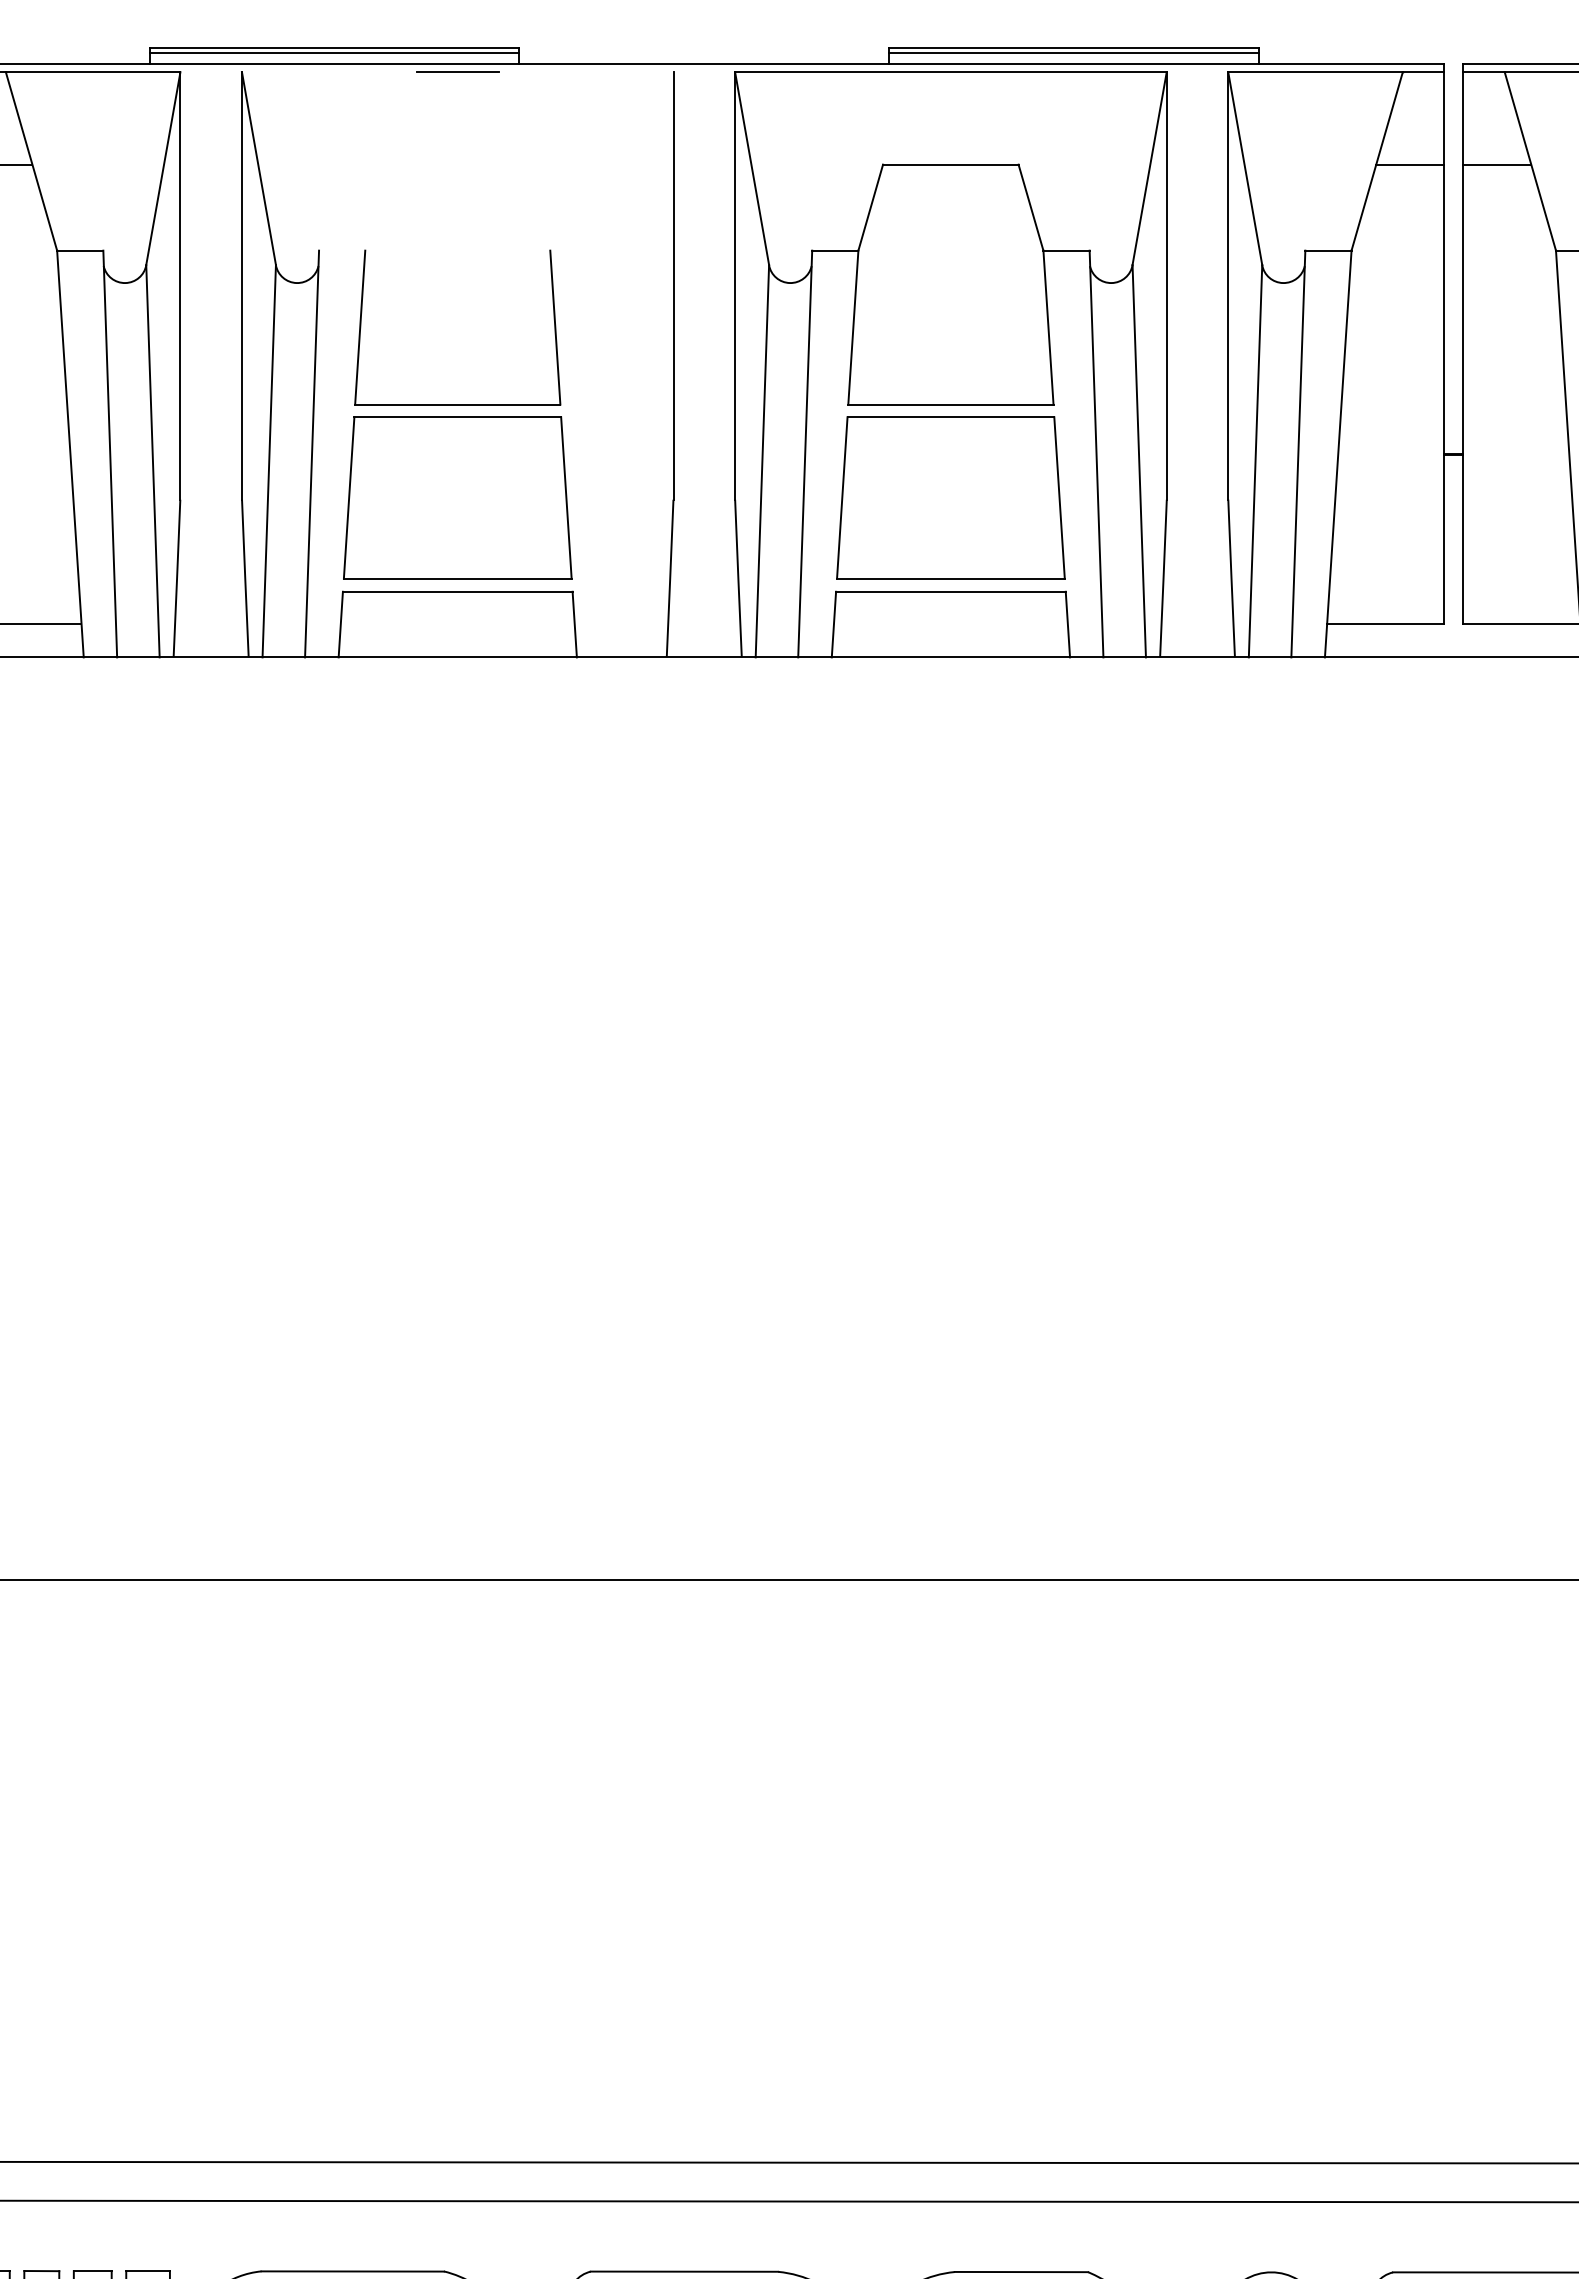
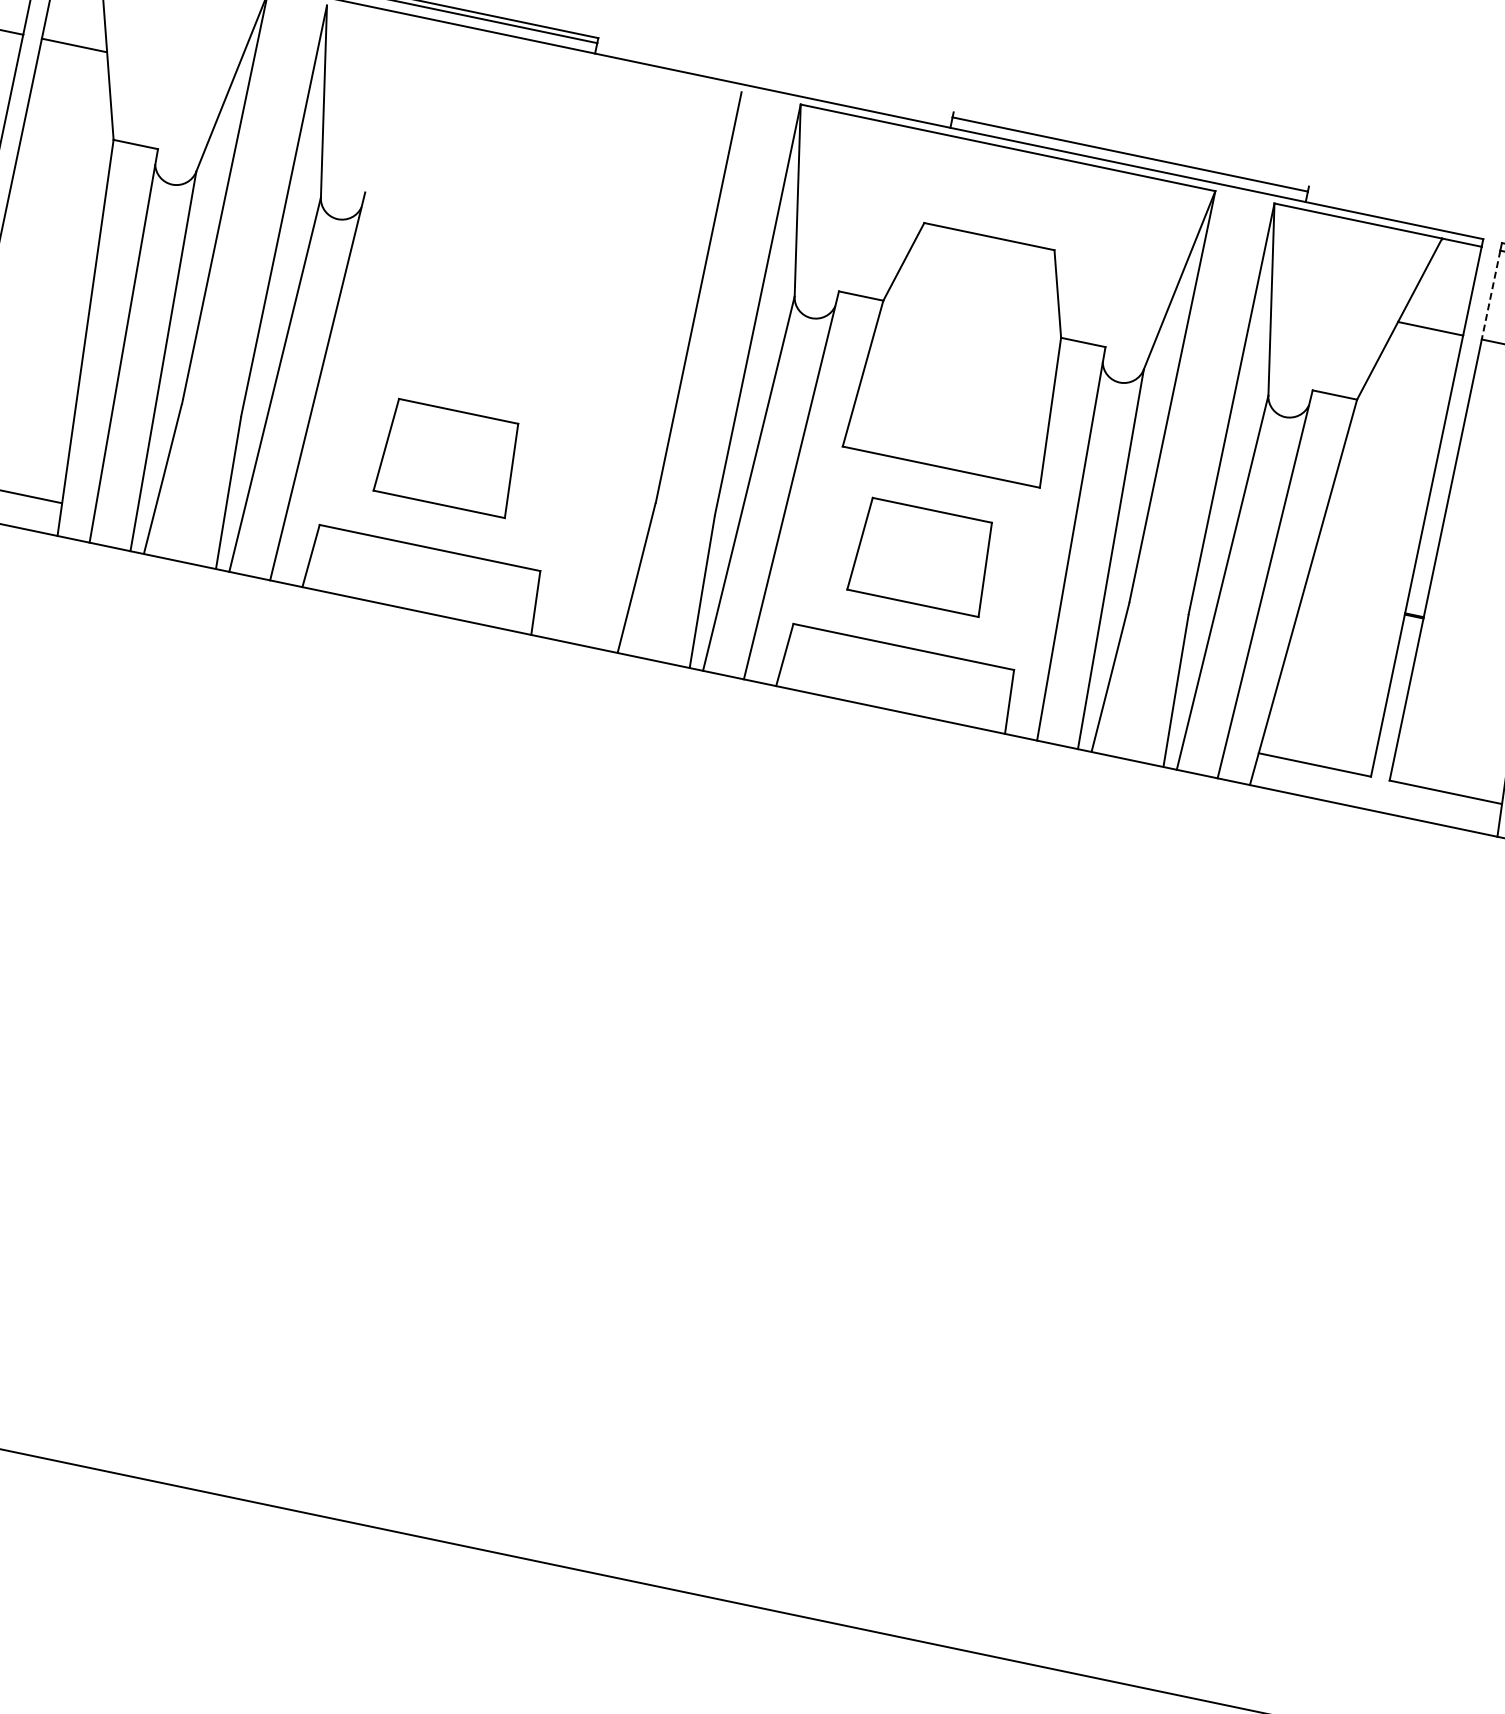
line: (1074, 48) -> (1131, 149), removed
line: (457, 72) -> (533, 49), removed
line: (1463, 118) -> (1491, 295), solid -> dashed
part: (457, 404) -> (467, 368), removed
part: (457, 497) -> (448, 457), size x0.6
part: (950, 497) -> (922, 556), size x0.6

